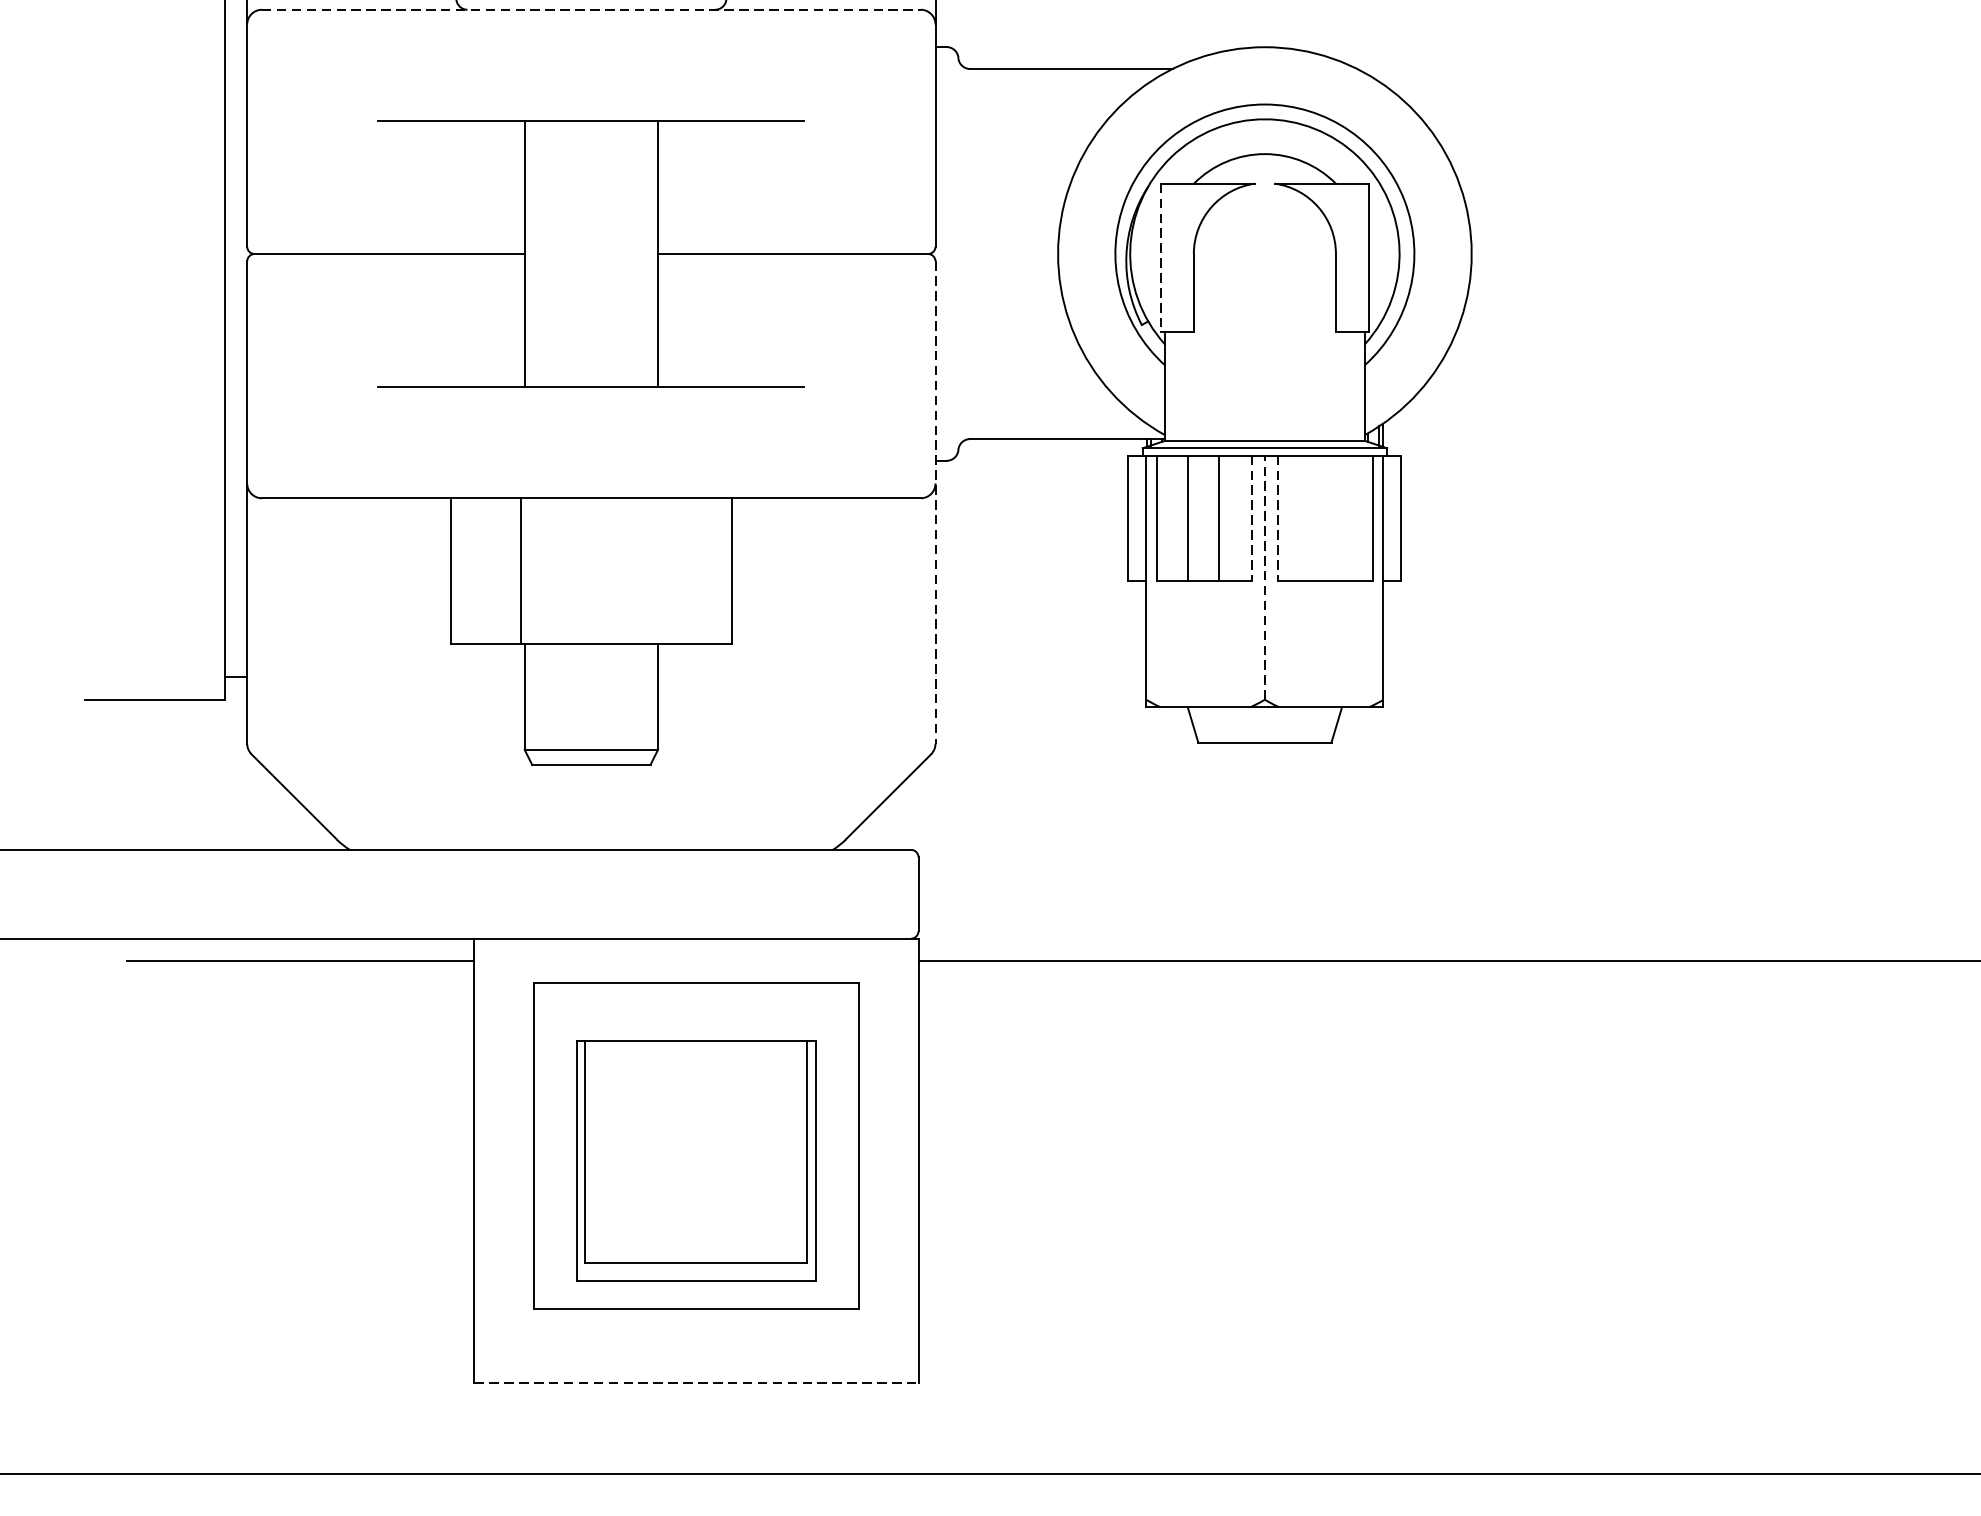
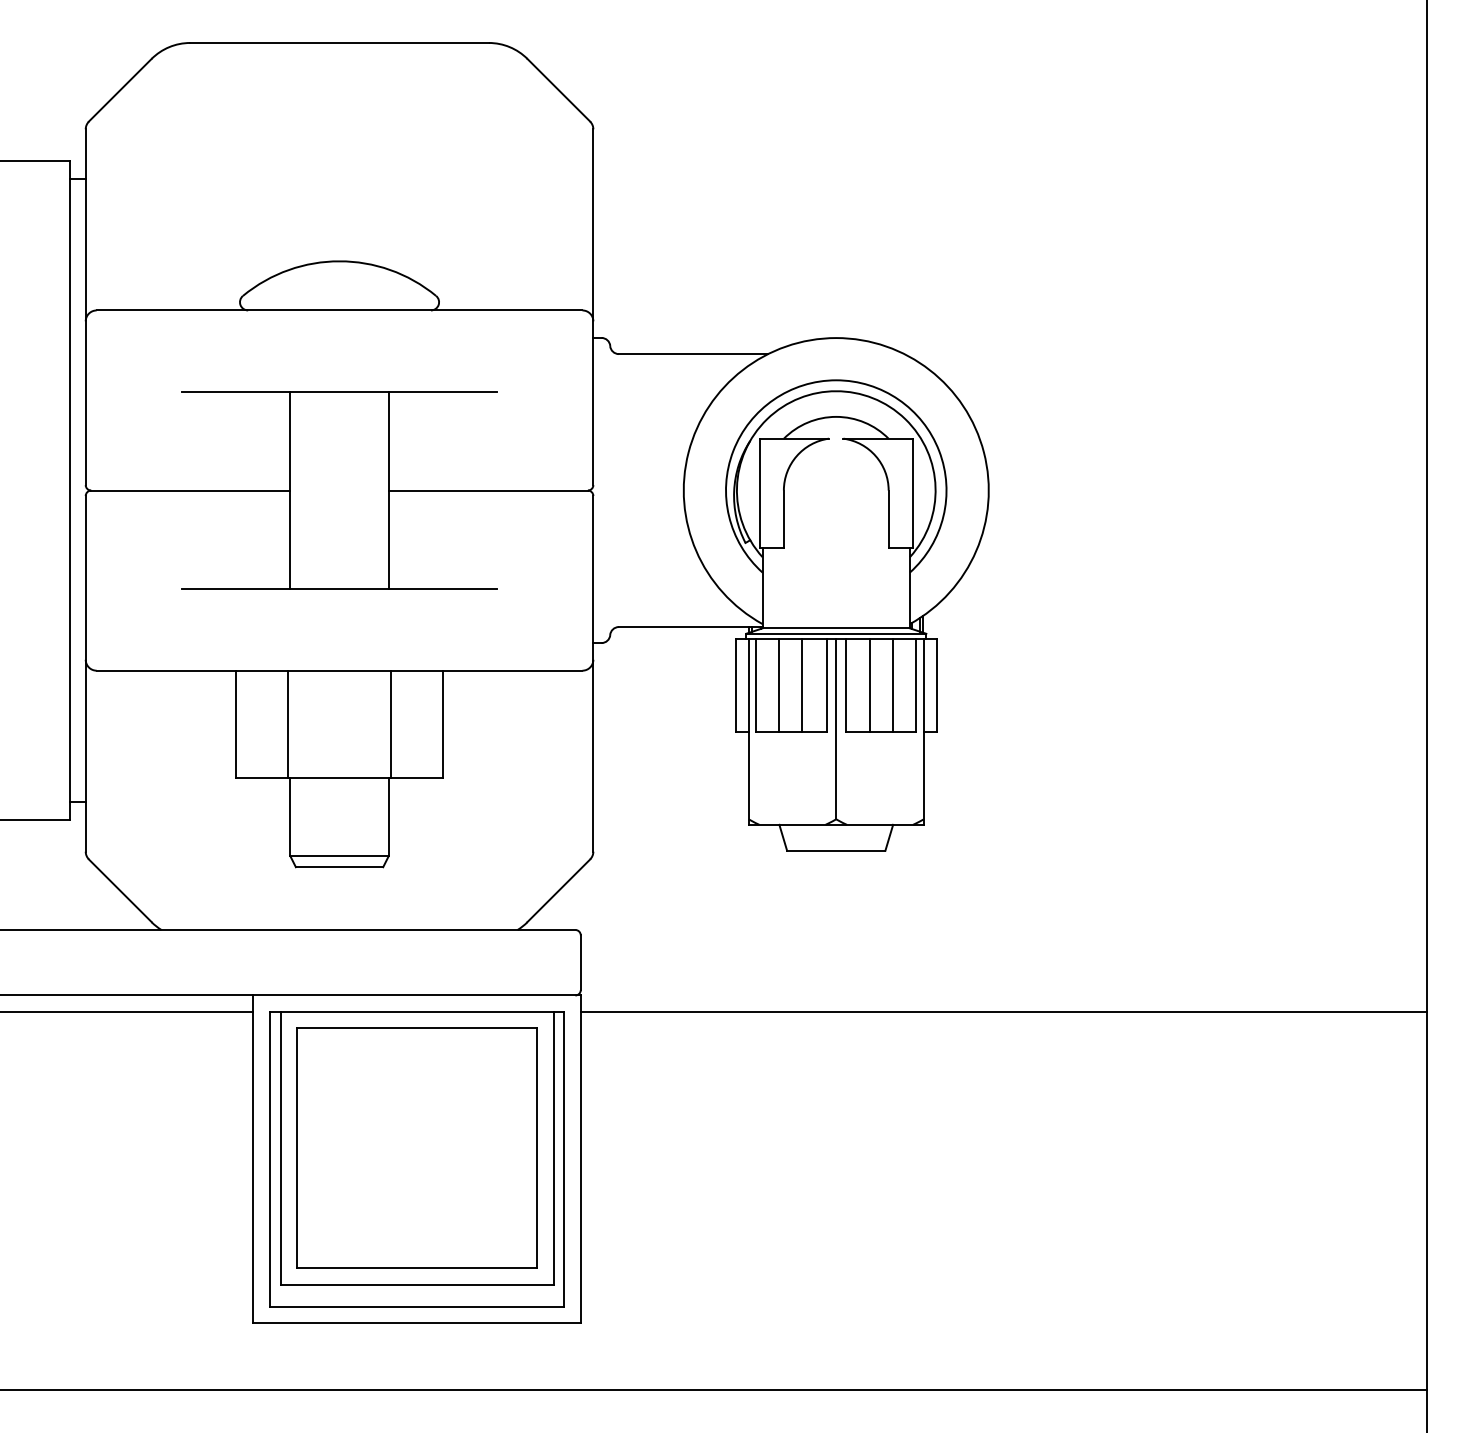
line: (591, 9) -> (339, 310), dashed -> solid
line: (1160, 258) -> (759, 493), dashed -> solid
line: (935, 502) -> (593, 673), dashed -> solid
line: (1311, 518) -> (870, 685), added
line: (1342, 518) -> (893, 685), added
line: (1251, 519) -> (826, 686), dashed -> solid
line: (1277, 519) -> (845, 686), dashed -> solid
line: (661, 571) -> (391, 724), added
line: (1265, 576) -> (836, 728), dashed -> solid
part: (695, 1161) -> (416, 1159), size x1.67
line: (697, 1382) -> (417, 1322), dashed -> solid

